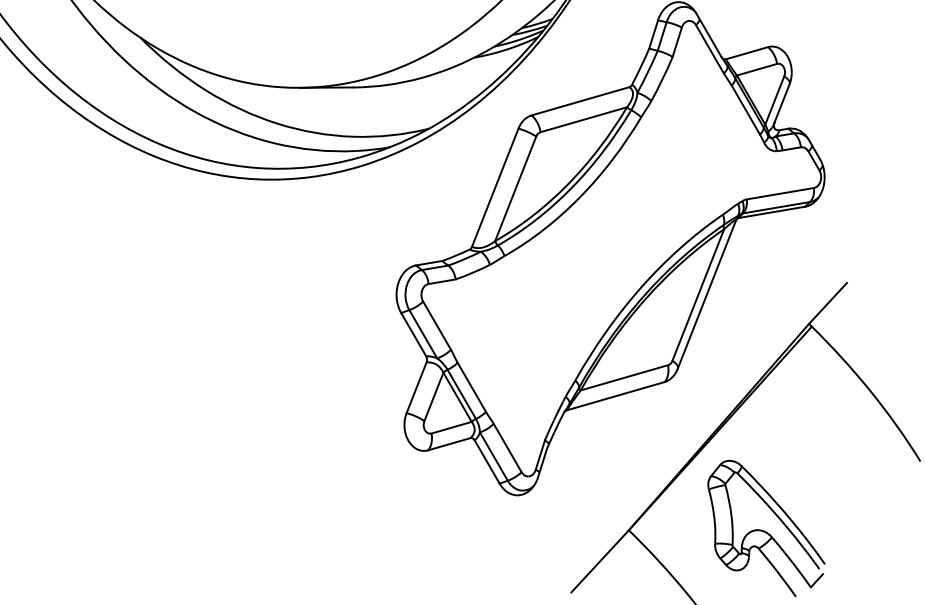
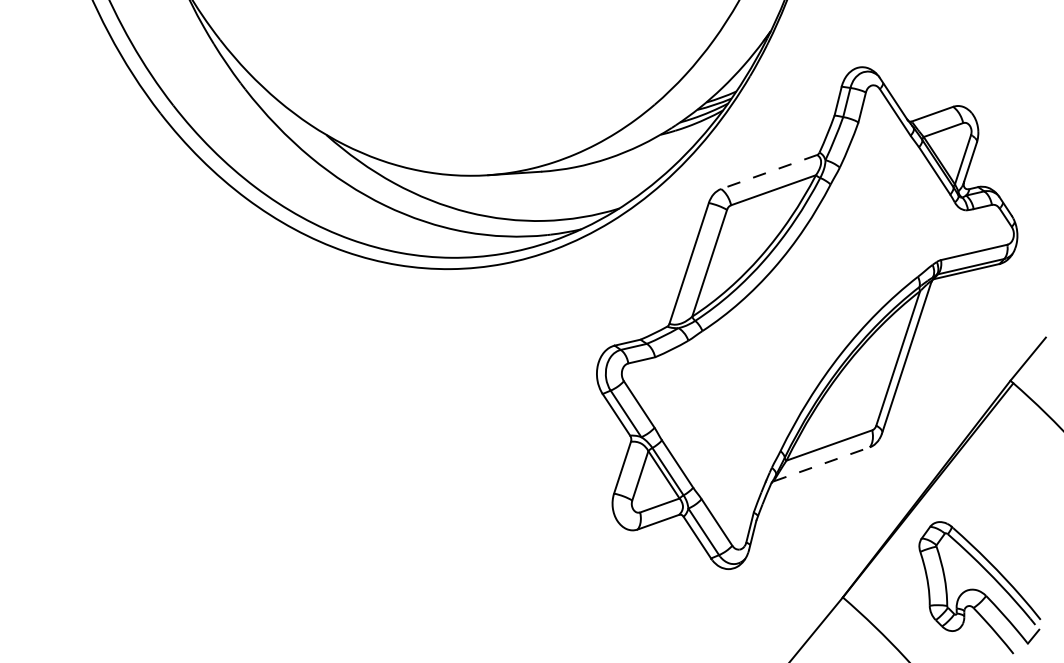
line: (580, 101) -> (769, 172), solid -> dashed
line: (616, 396) -> (822, 464), solid -> dashed

